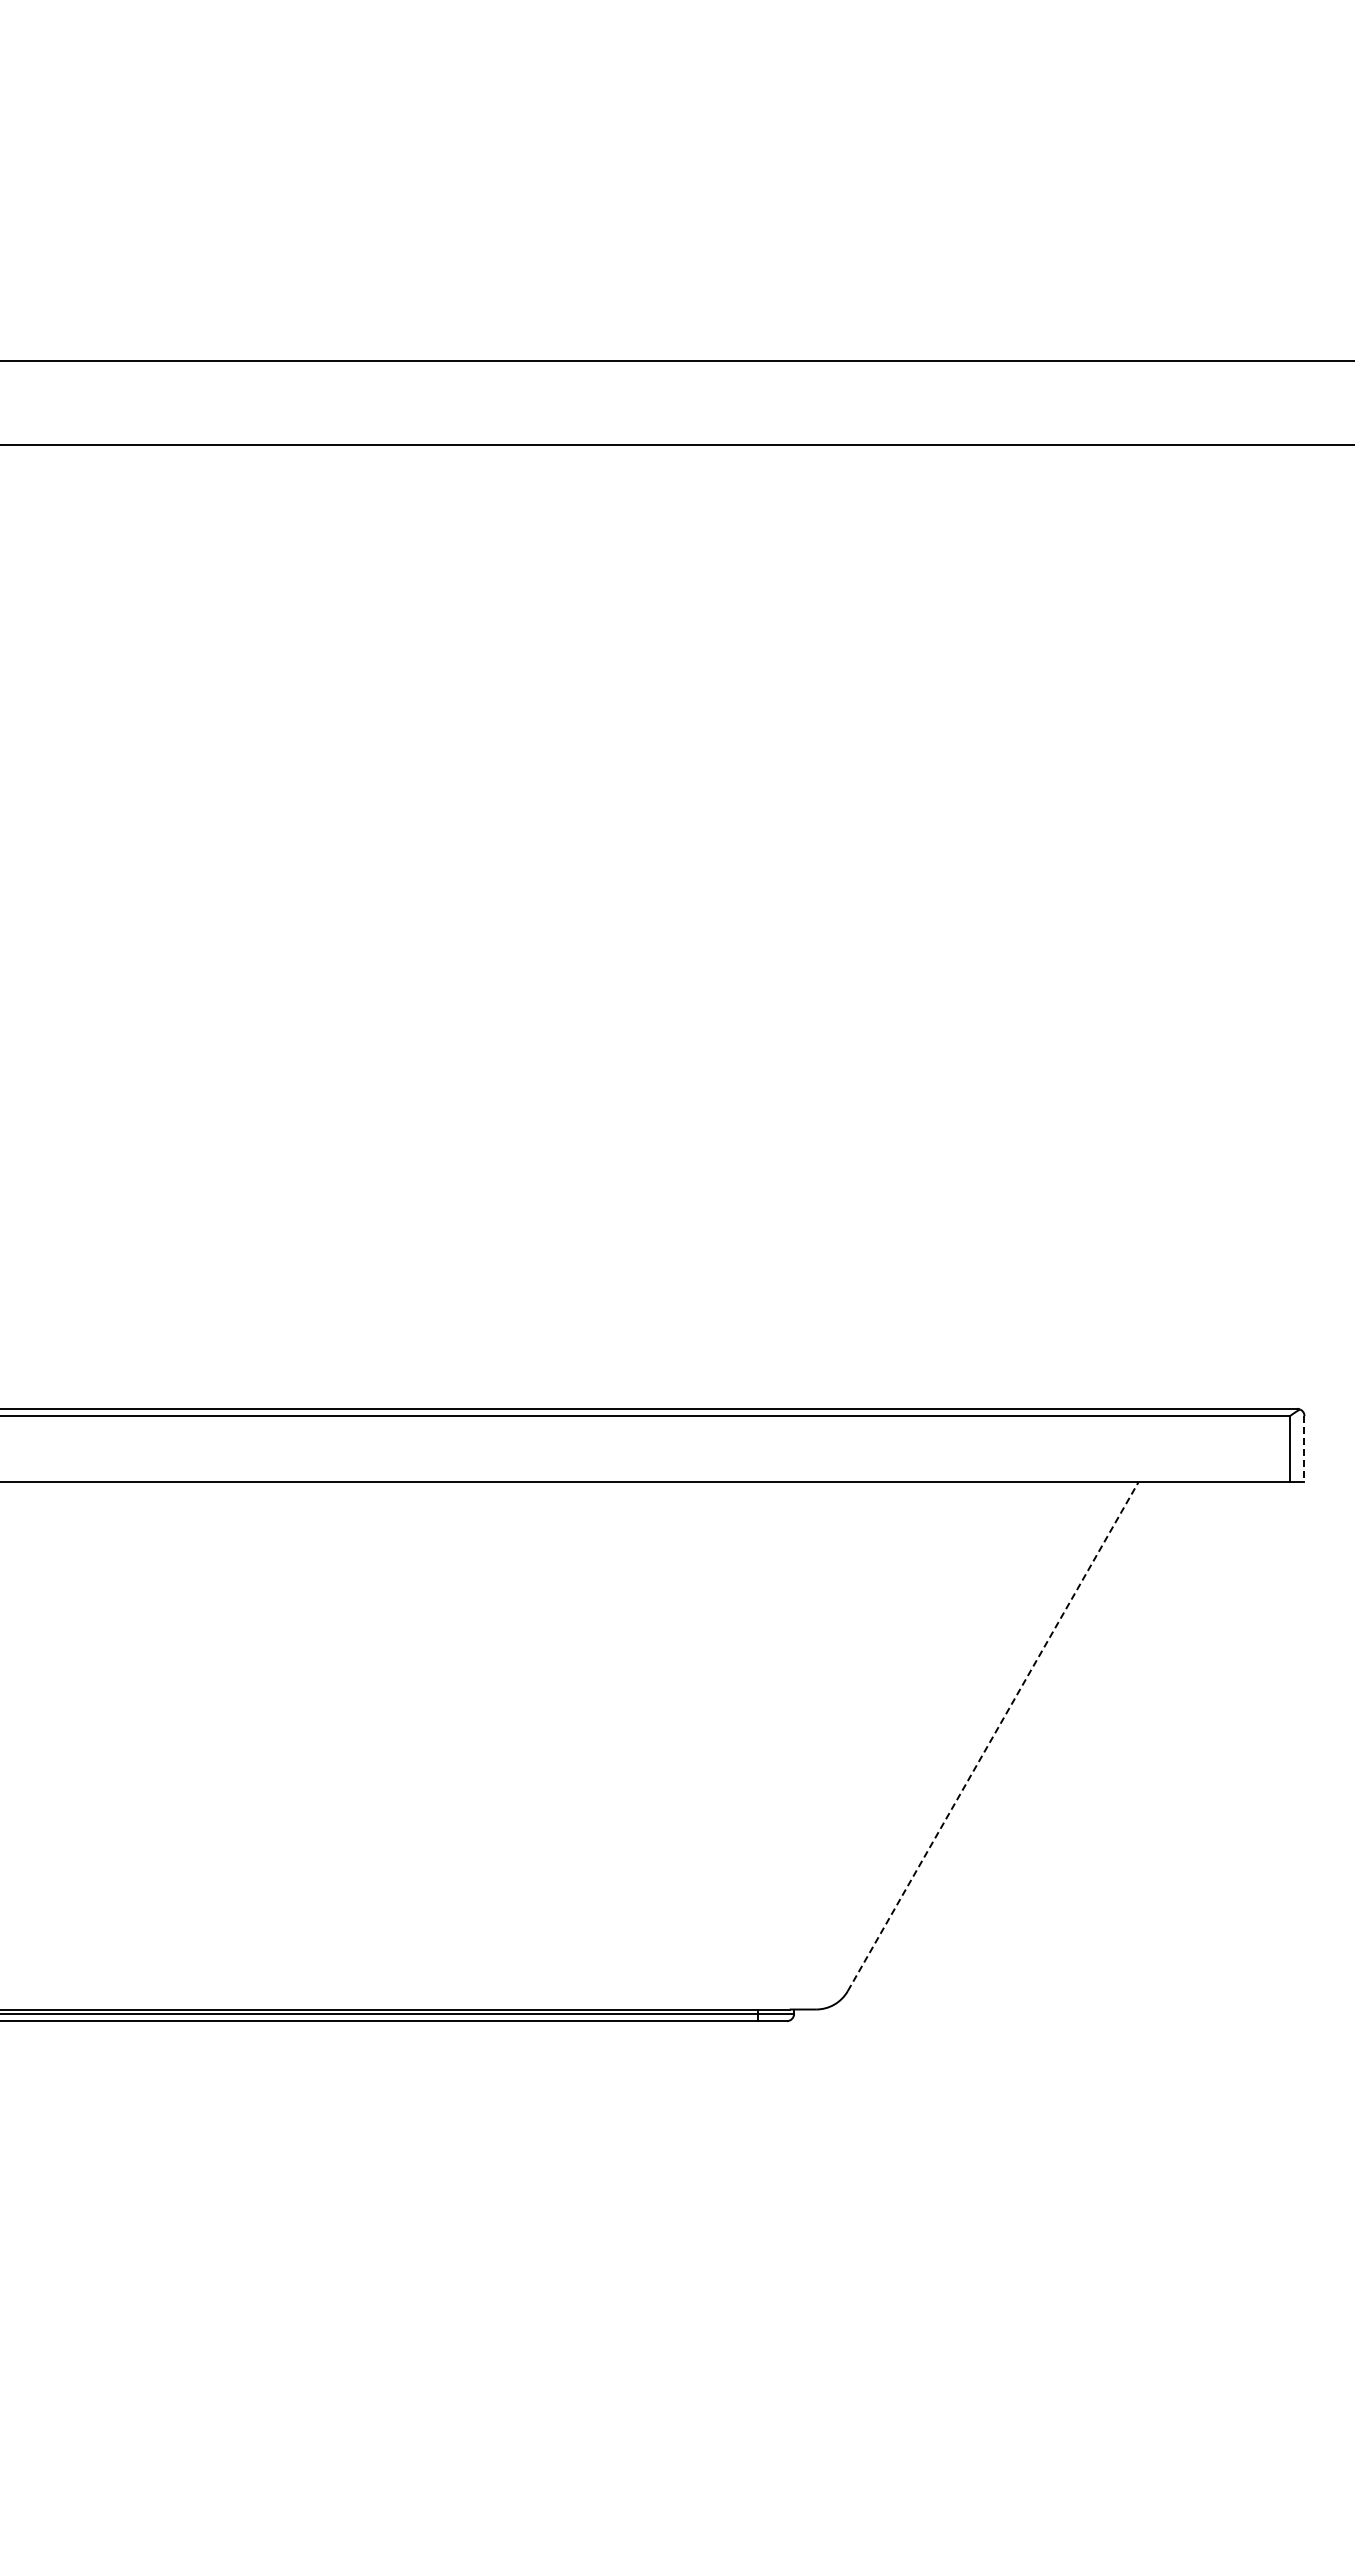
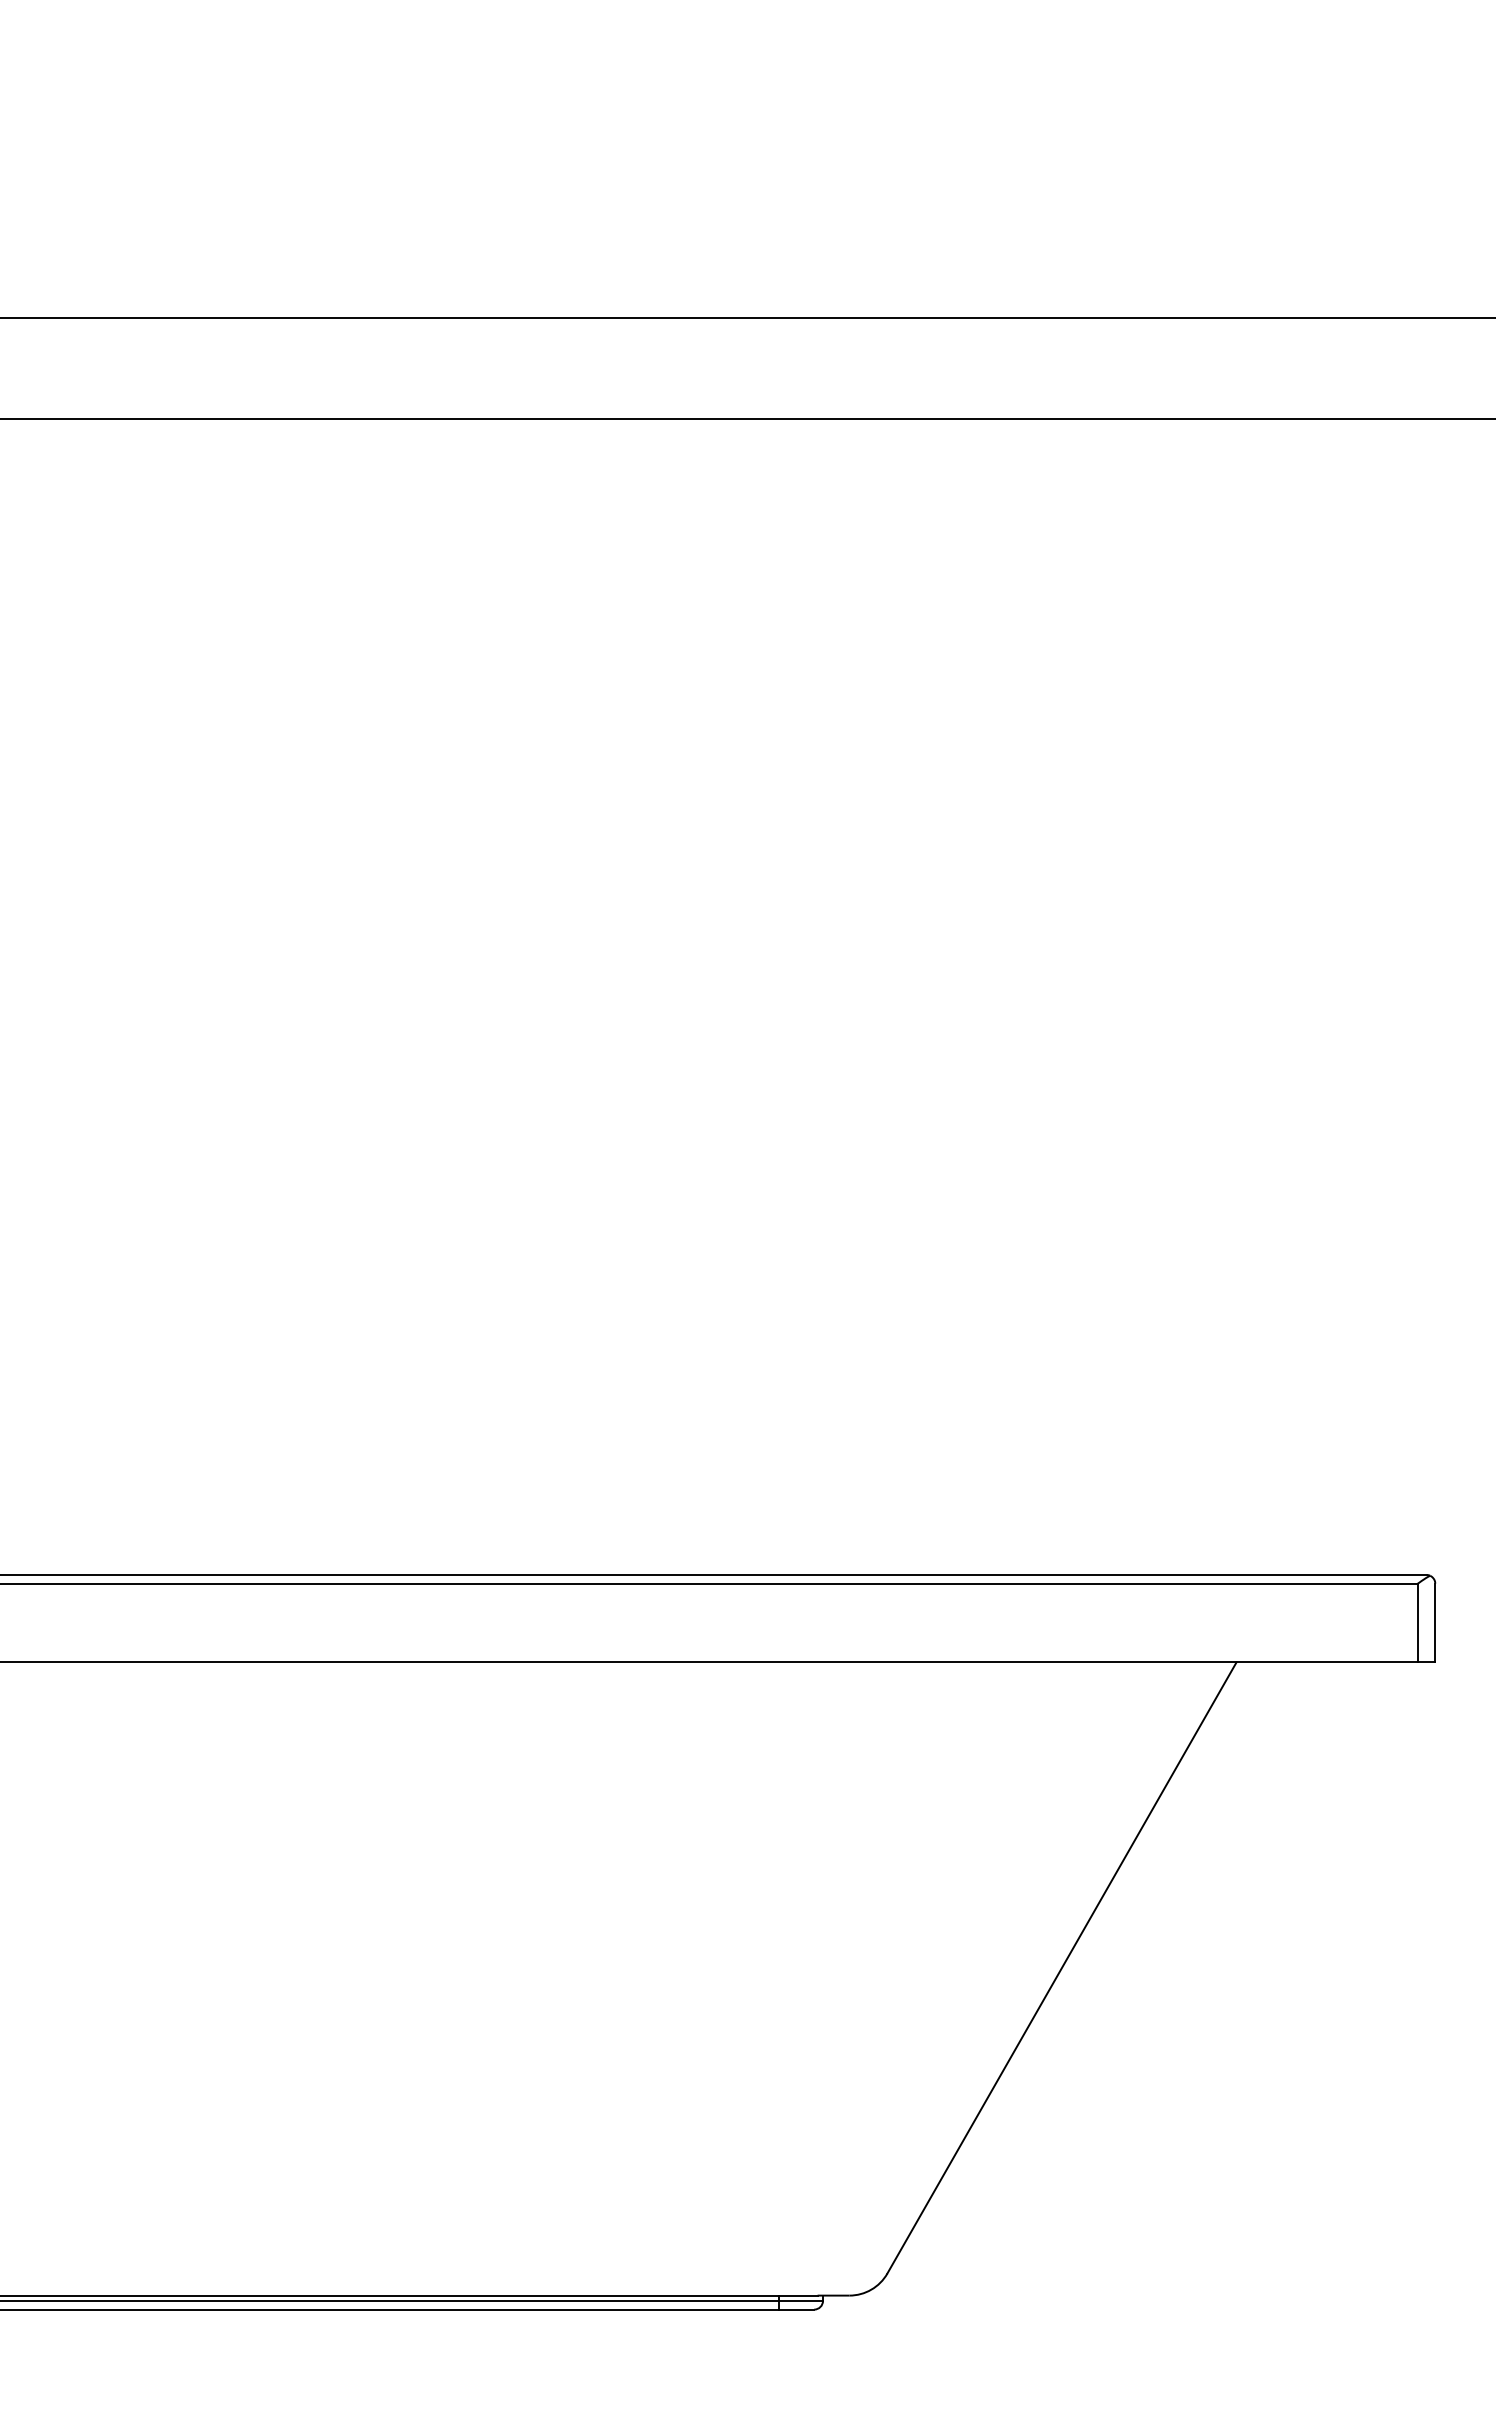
line: (1304, 1448) -> (1435, 1622), dashed -> solid
line: (993, 1736) -> (1062, 1968), dashed -> solid

